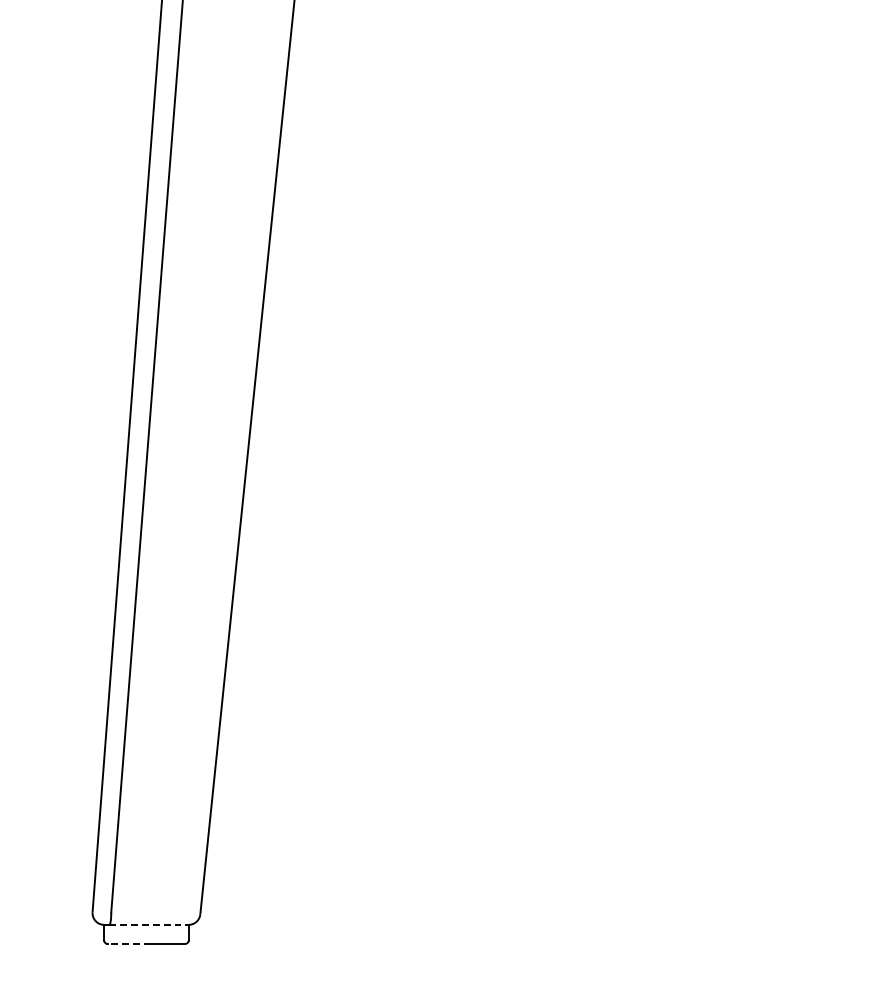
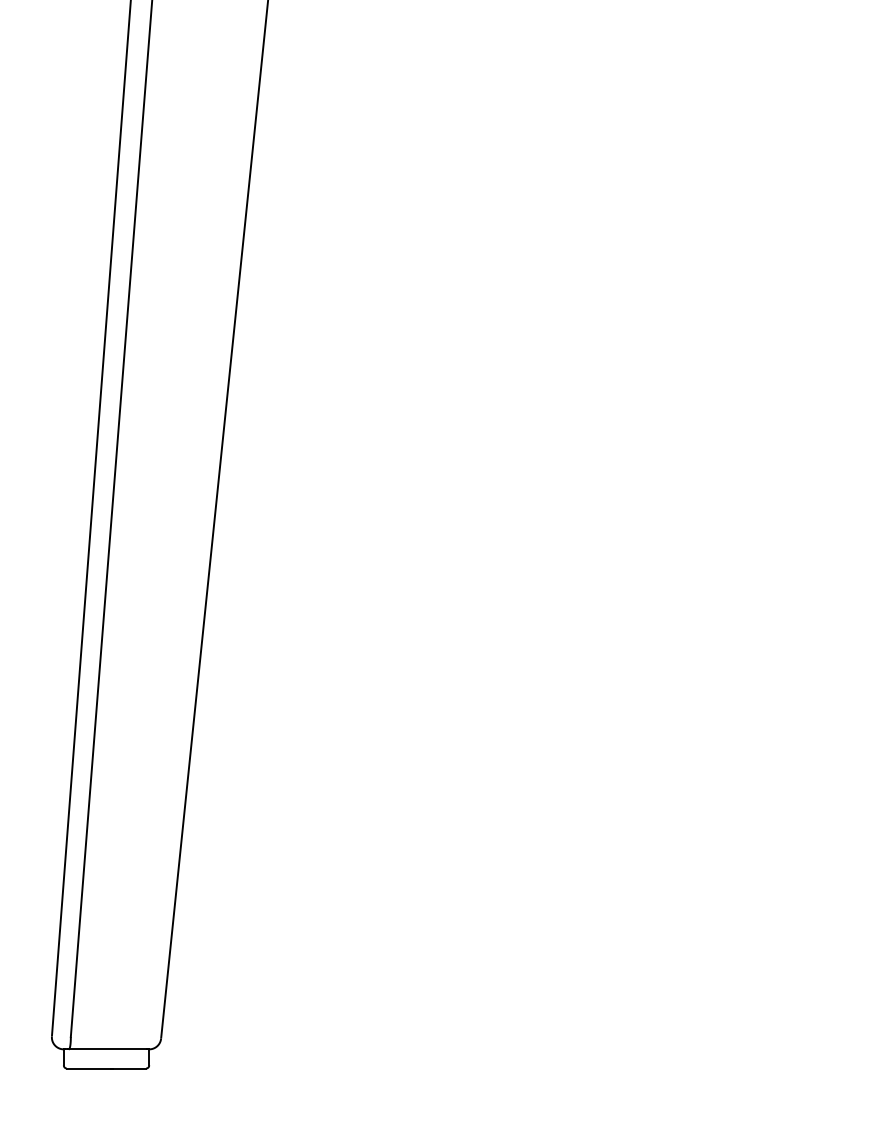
line: (148, 925) -> (108, 1049), dashed -> solid
line: (129, 943) -> (89, 1068), dashed -> solid

